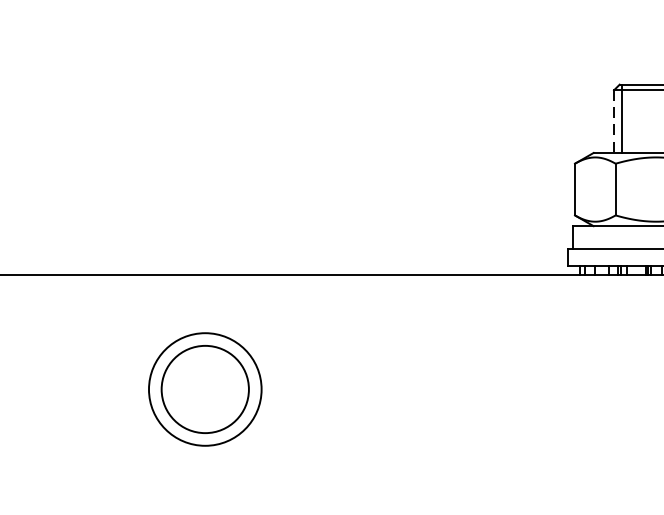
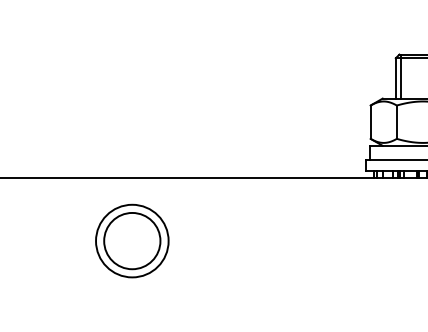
line: (613, 121) -> (395, 78), dashed -> solid
part: (205, 388) -> (132, 240), moved

